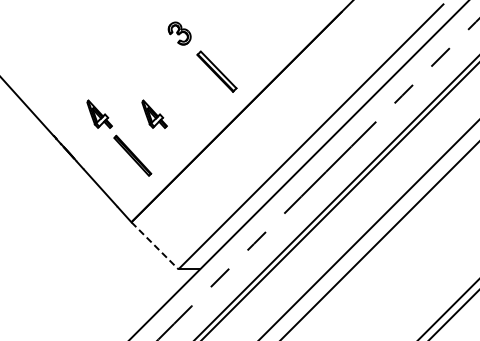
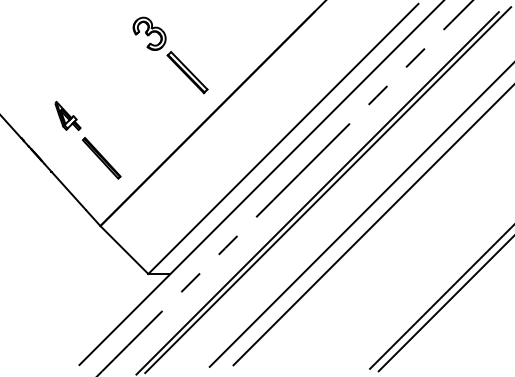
part: (179, 33) -> (149, 33), size x1.43
part: (154, 113) -> (123, 115), removed
line: (155, 246) -> (124, 250), dashed -> solid

